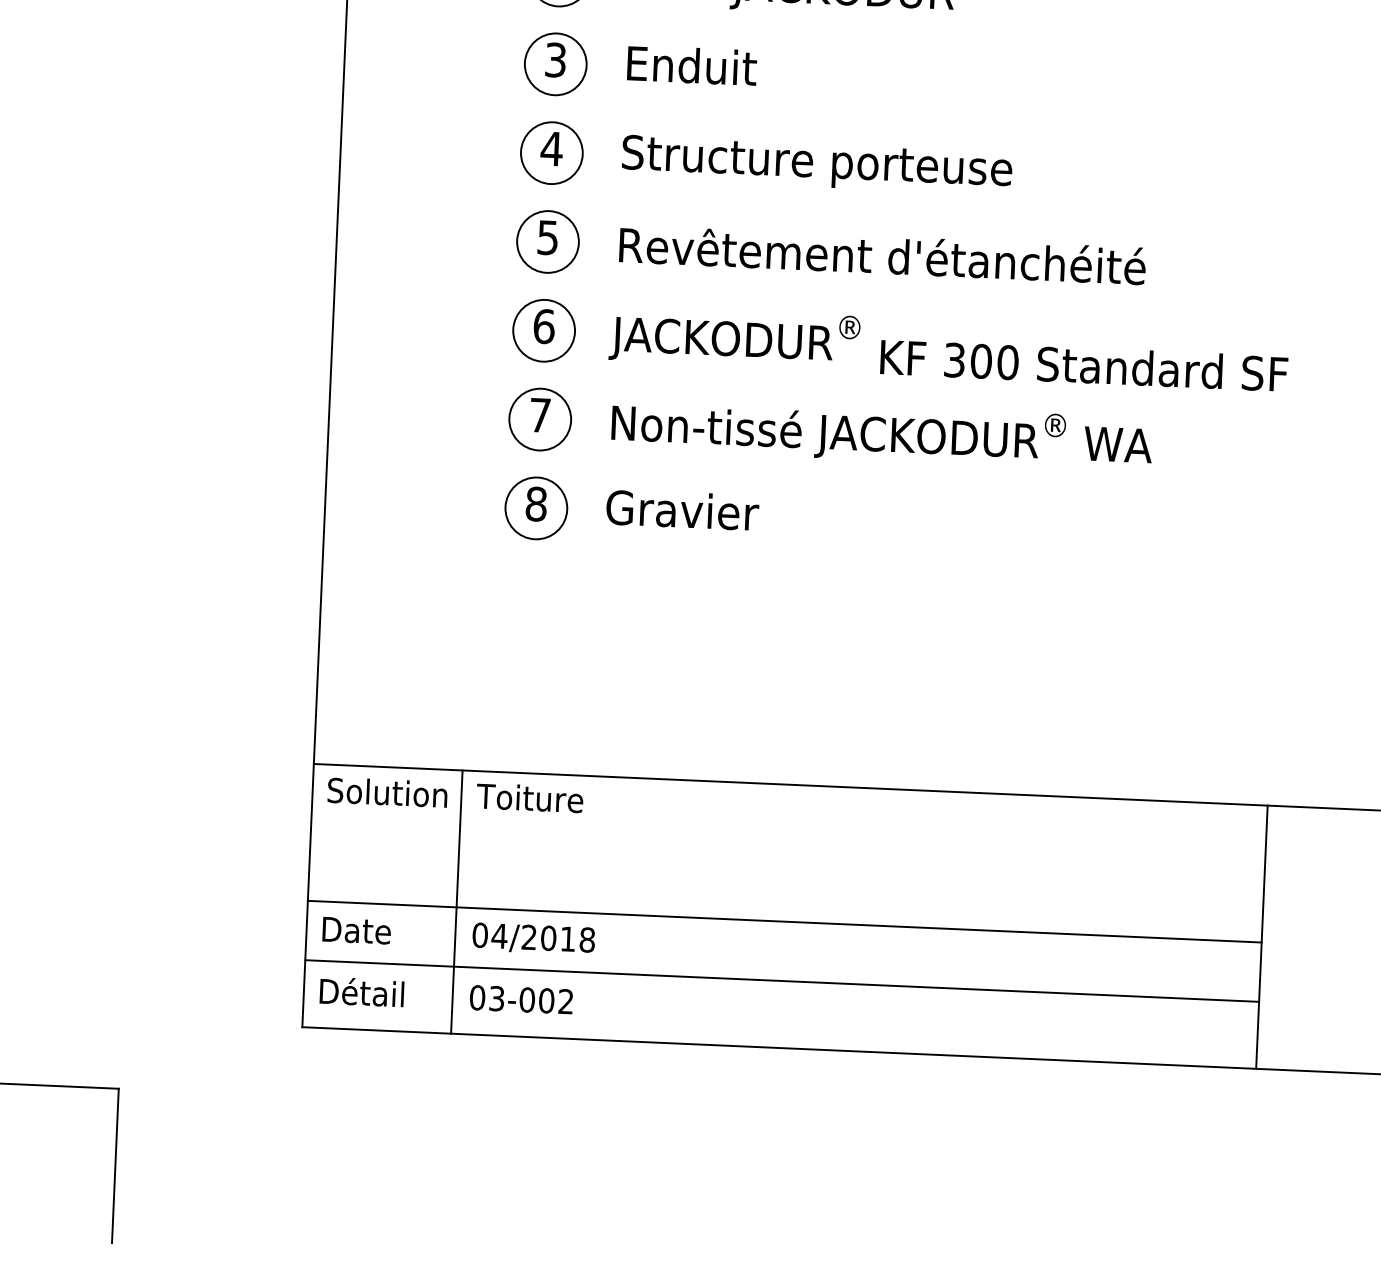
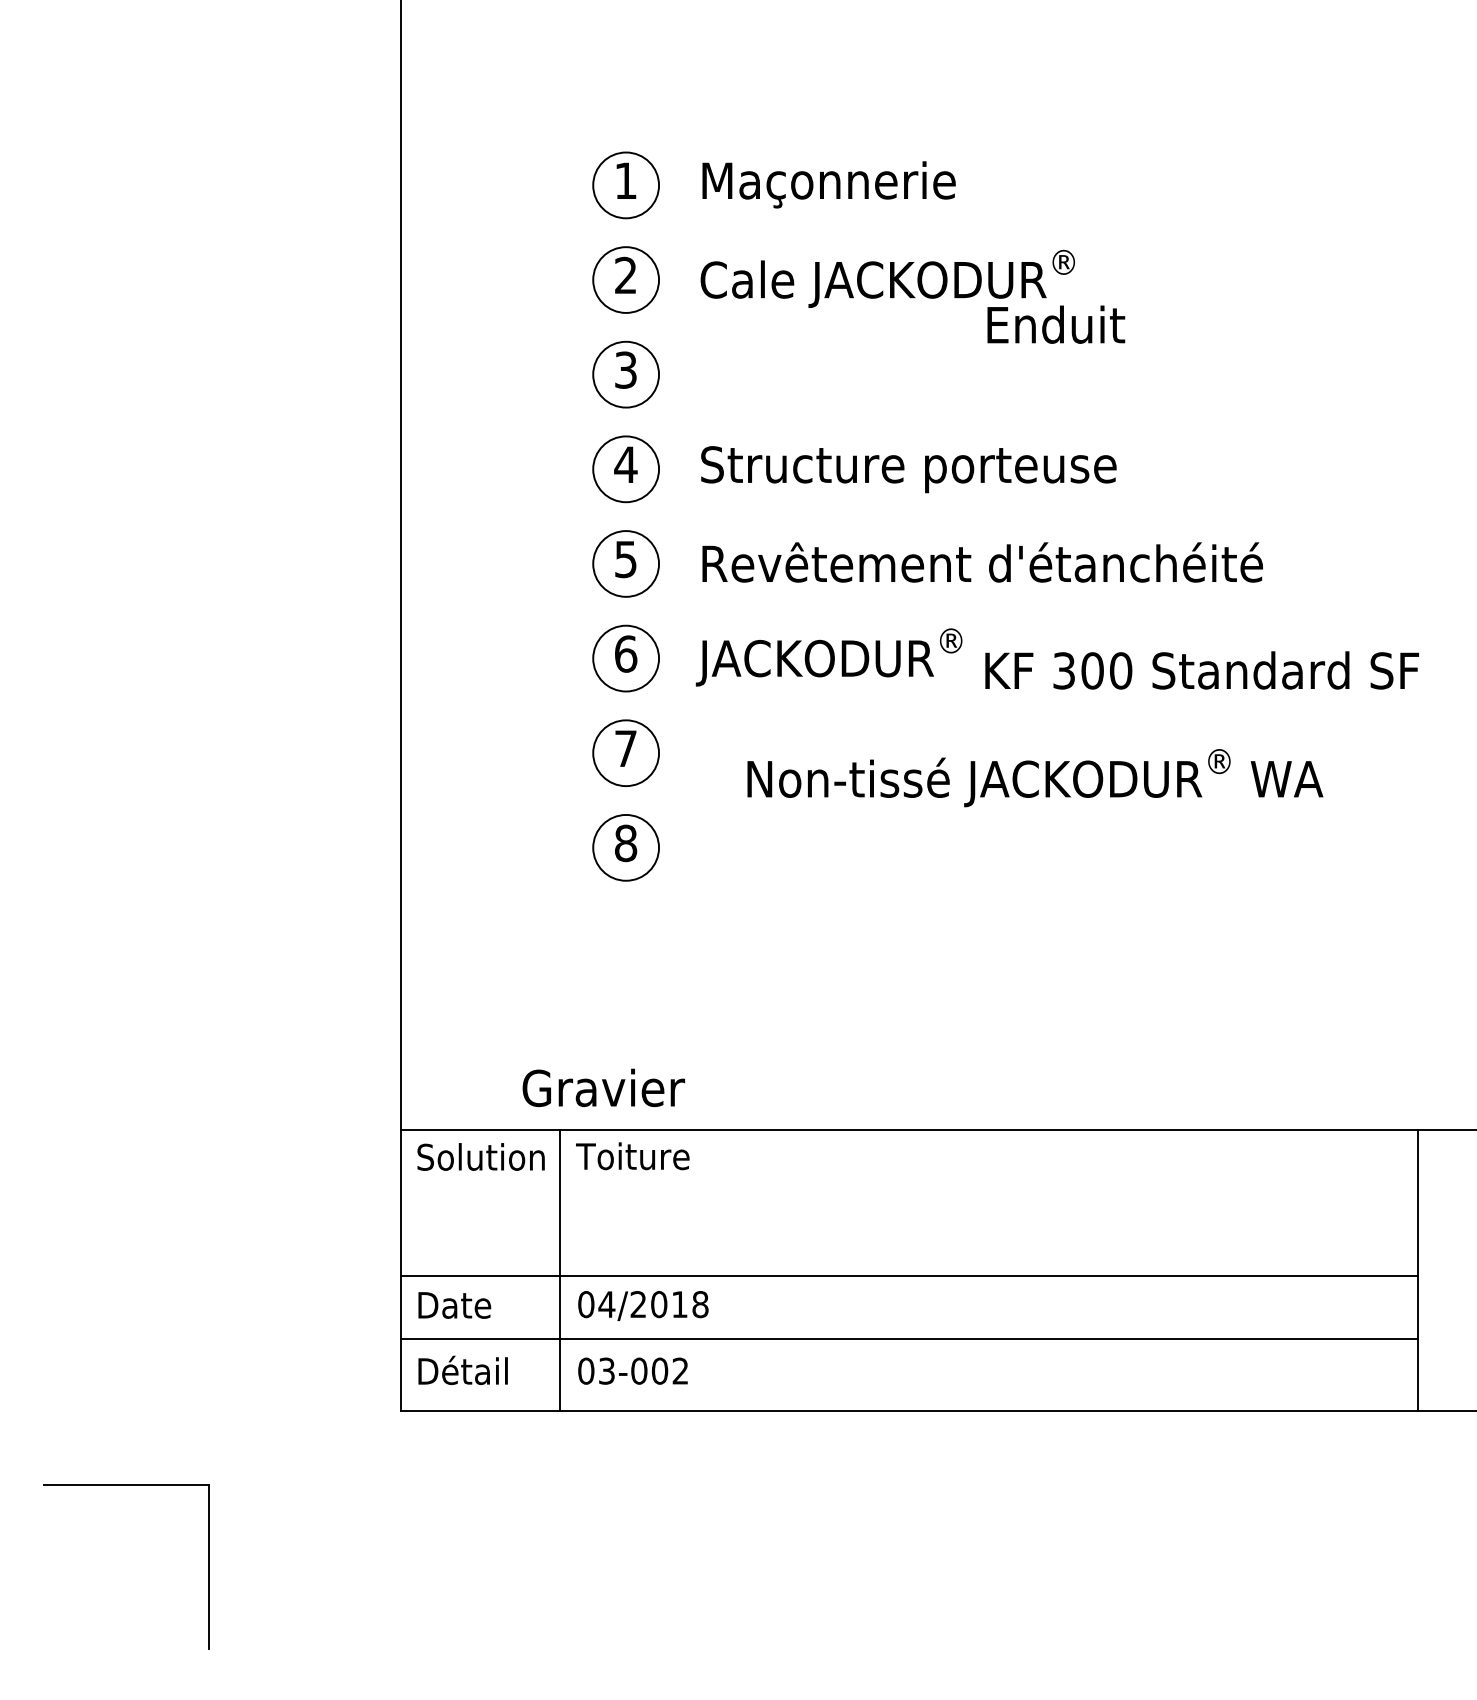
text: (692, 65) -> (1056, 324), moved
text: (882, 433) -> (1035, 778), moved
text: (682, 509) -> (603, 1087), moved

